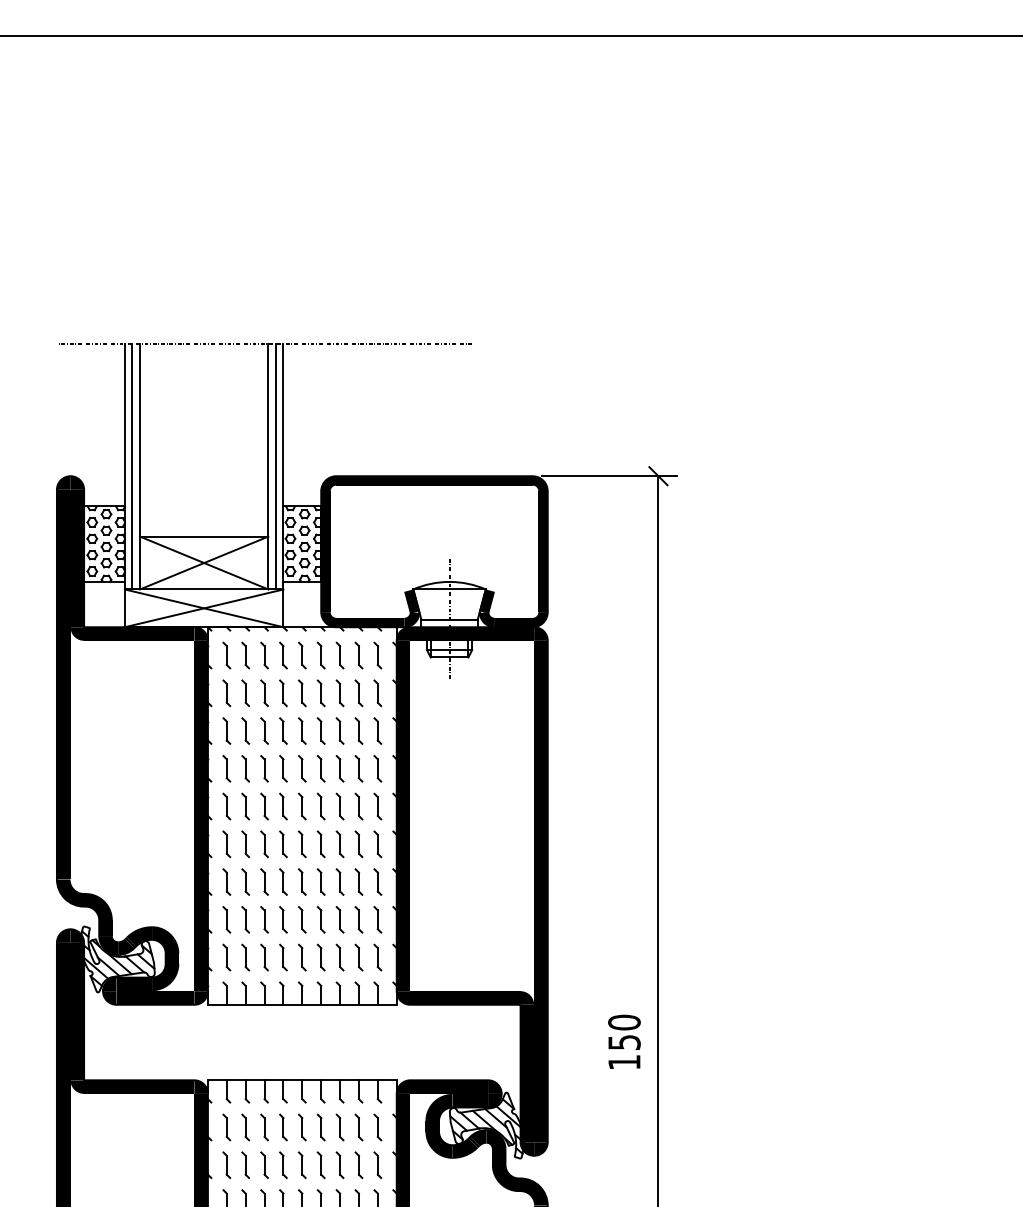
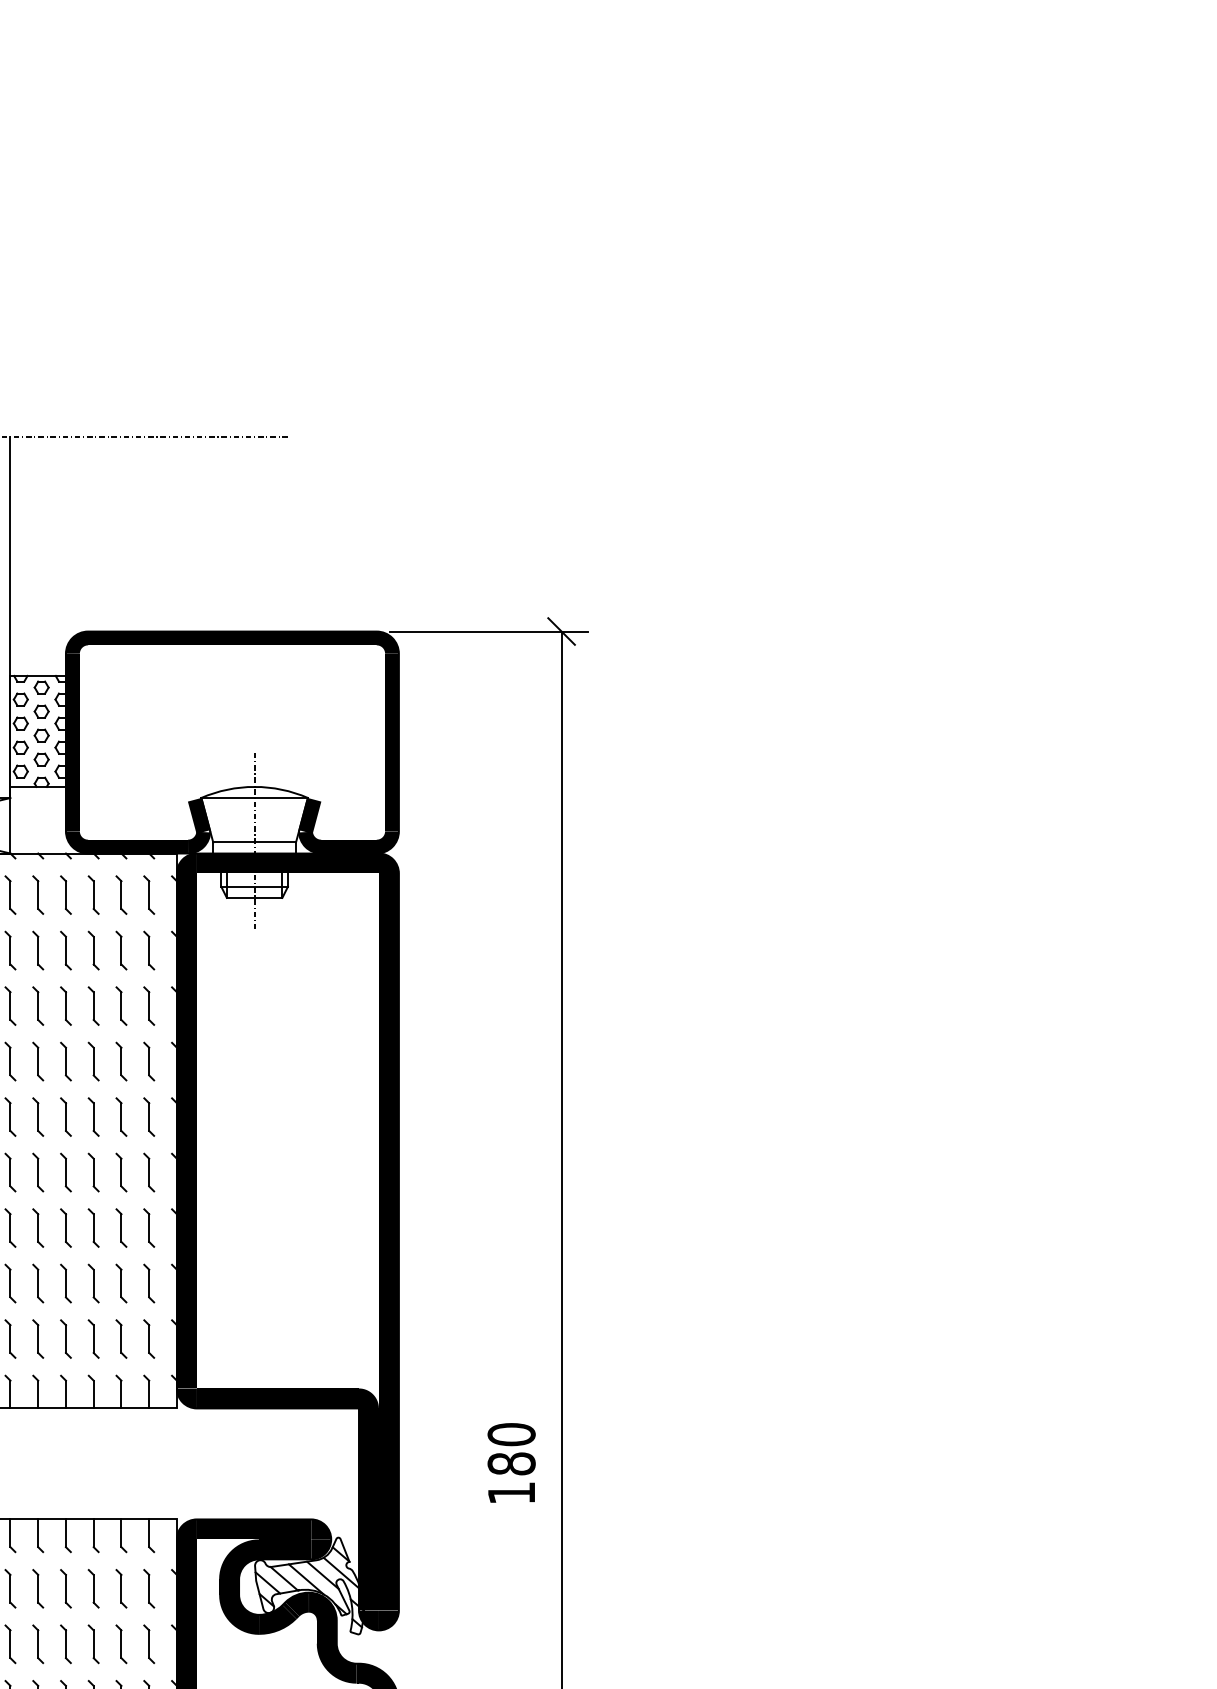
text: (624, 1042) -> (511, 1463), 150 -> 180

